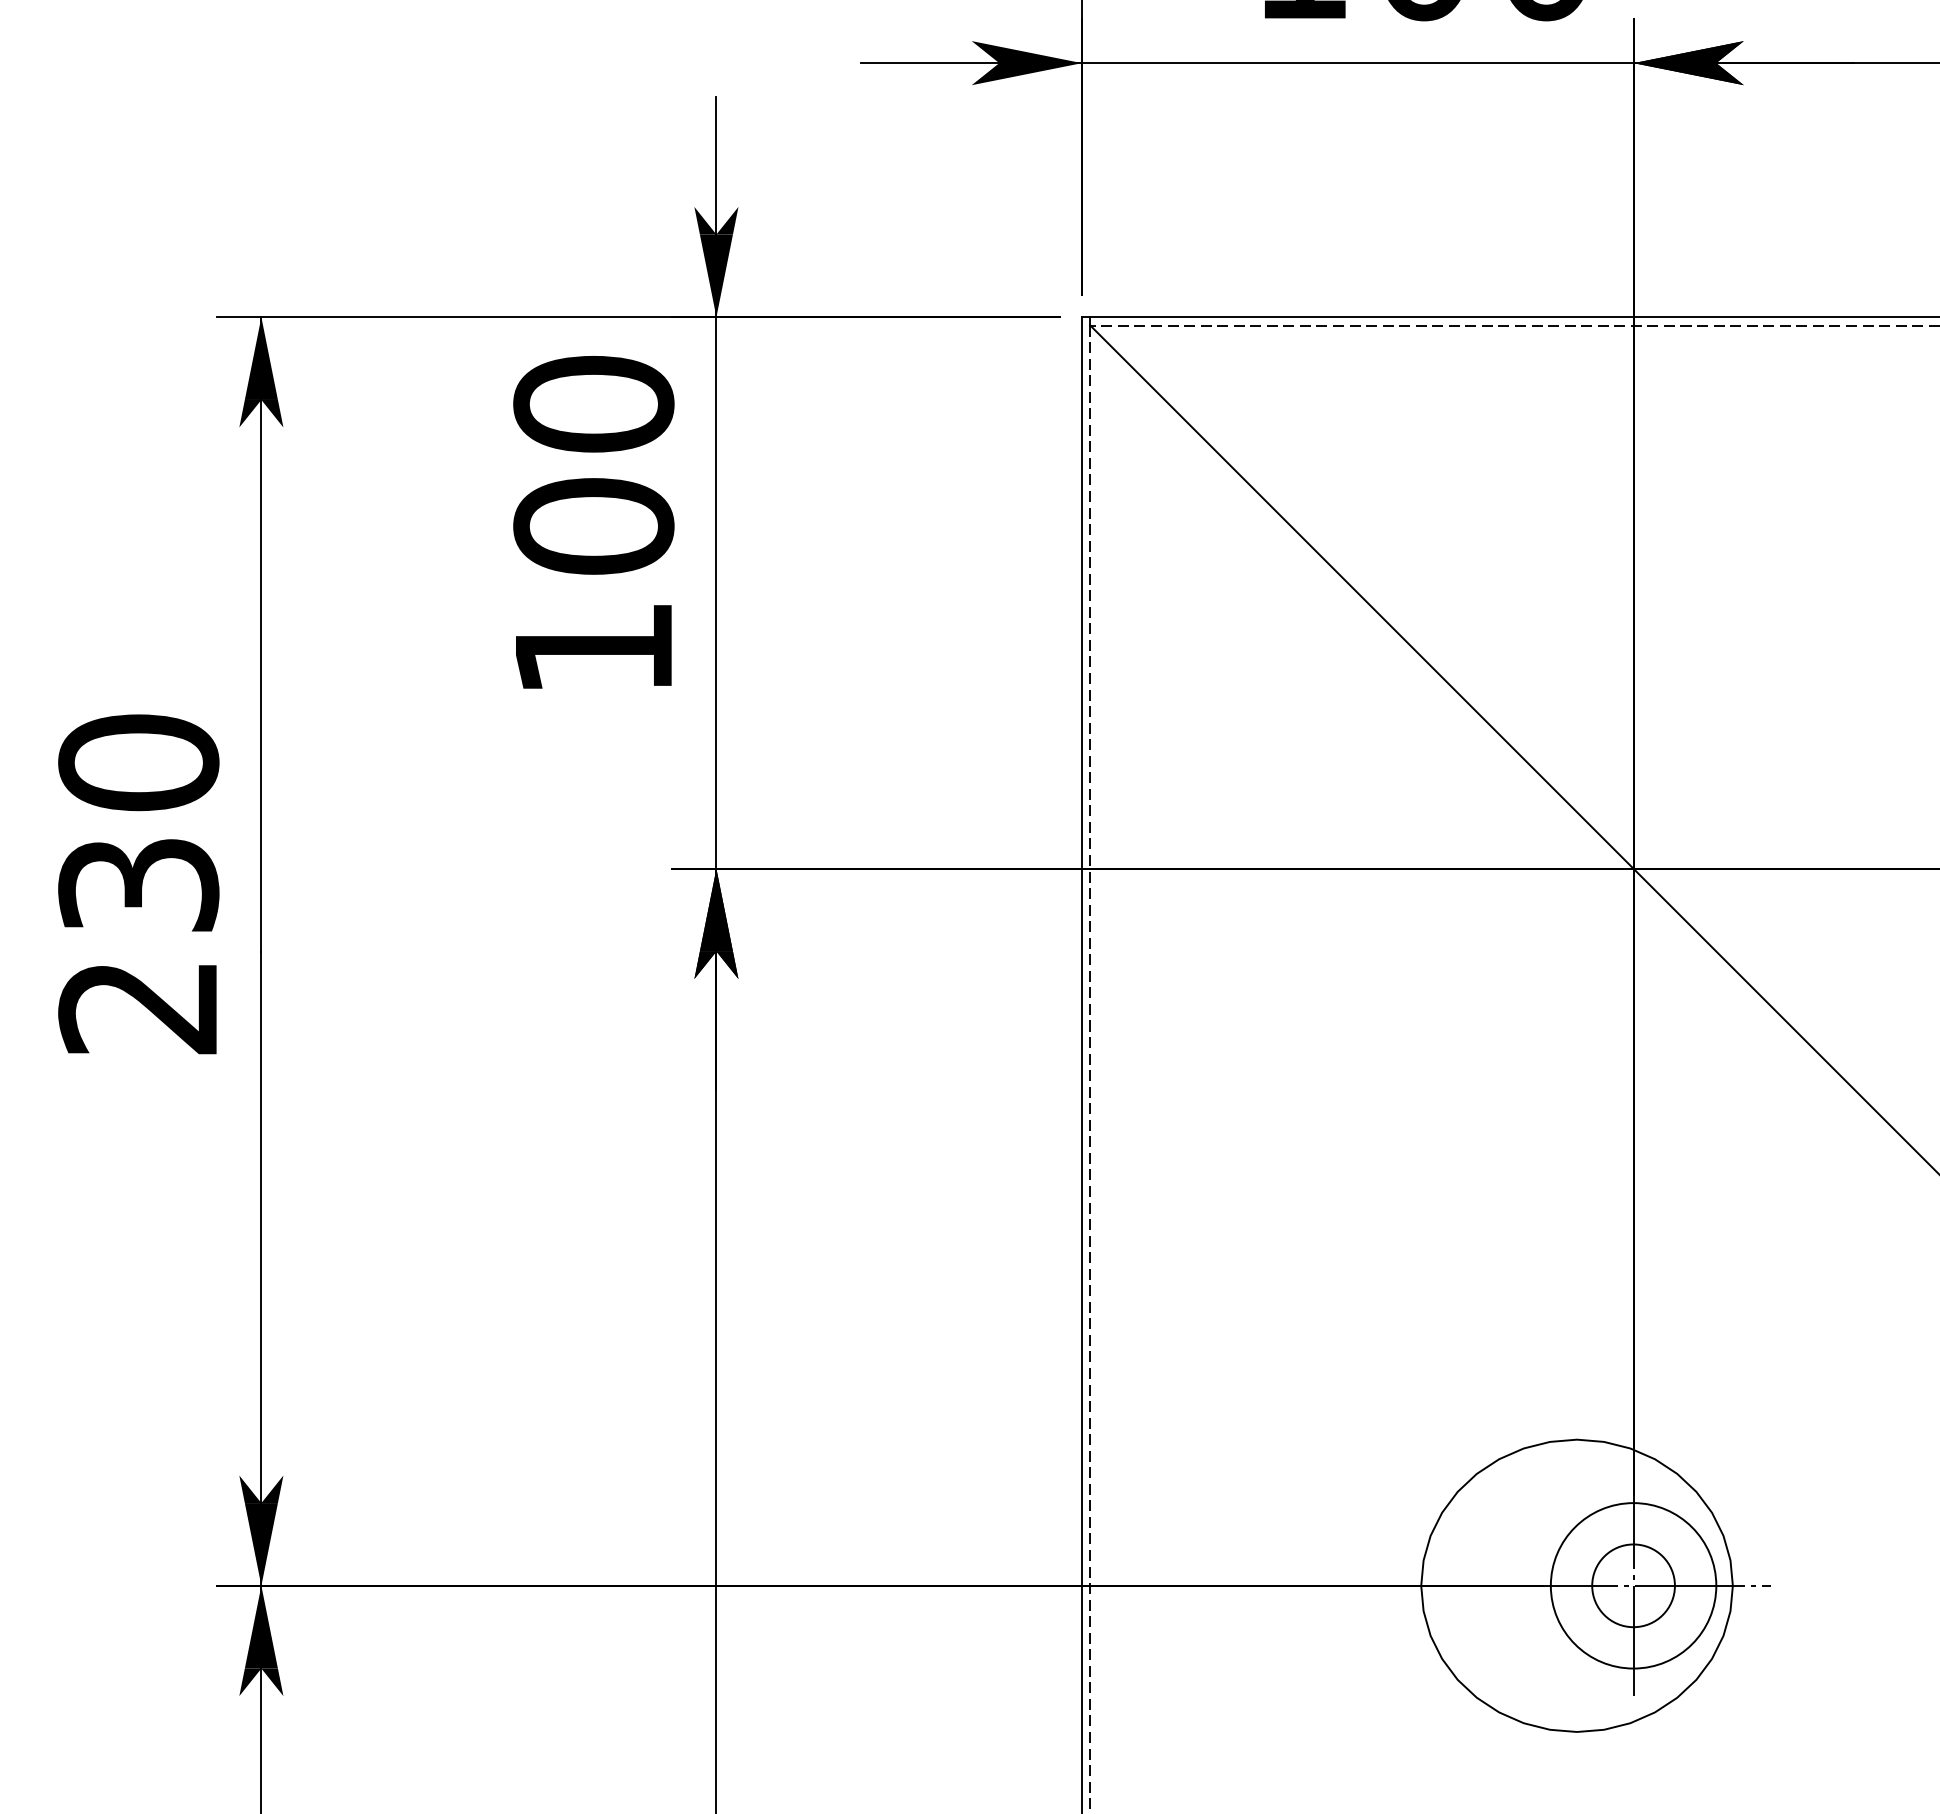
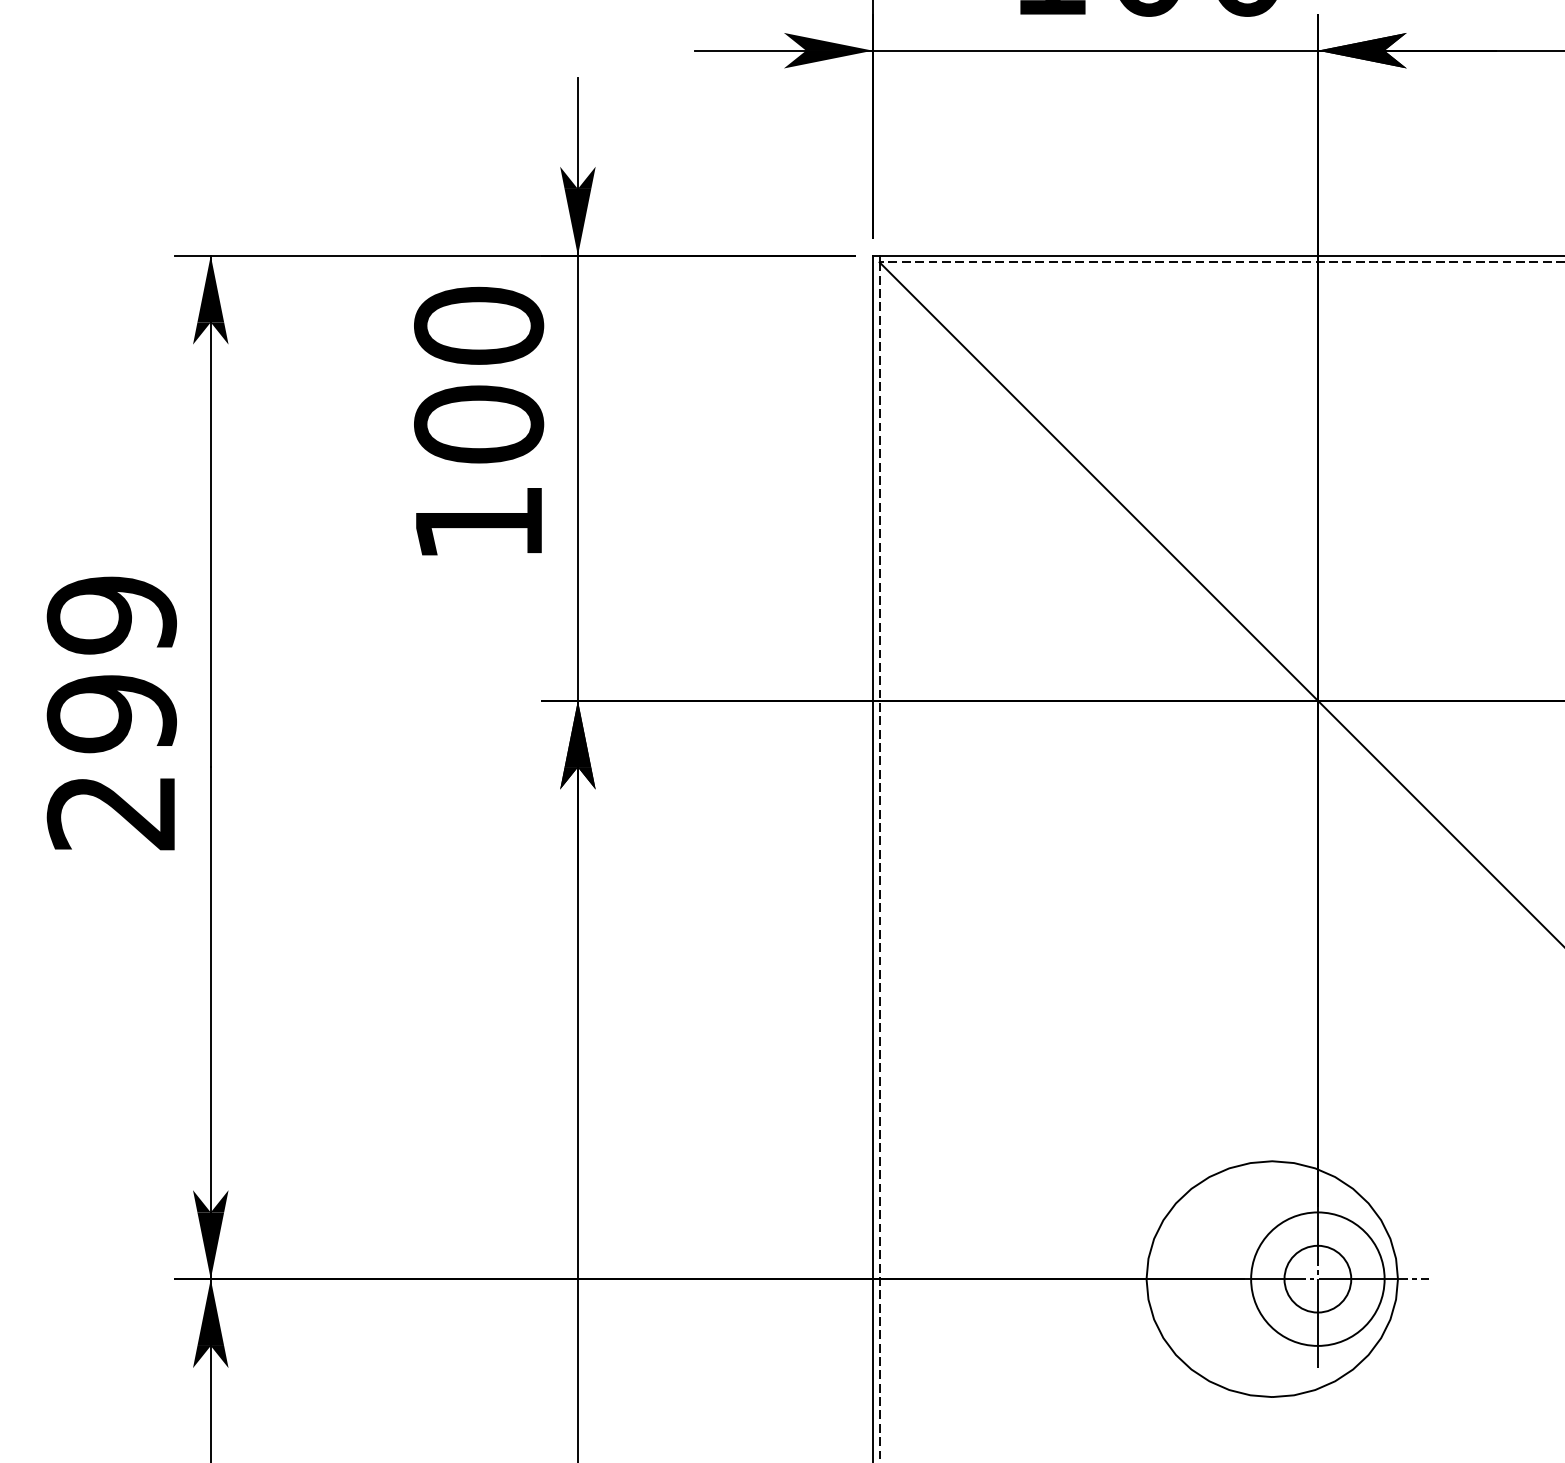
text: (138, 823) -> (111, 664), 230 -> 299

